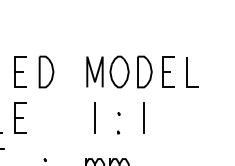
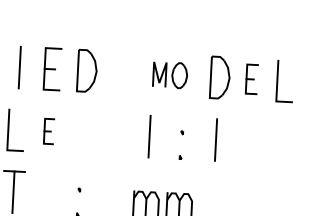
part: (107, 71) -> (169, 74), size x0.6
part: (168, 71) -> (252, 78), size x0.7
part: (20, 117) -> (48, 130), size x0.6

